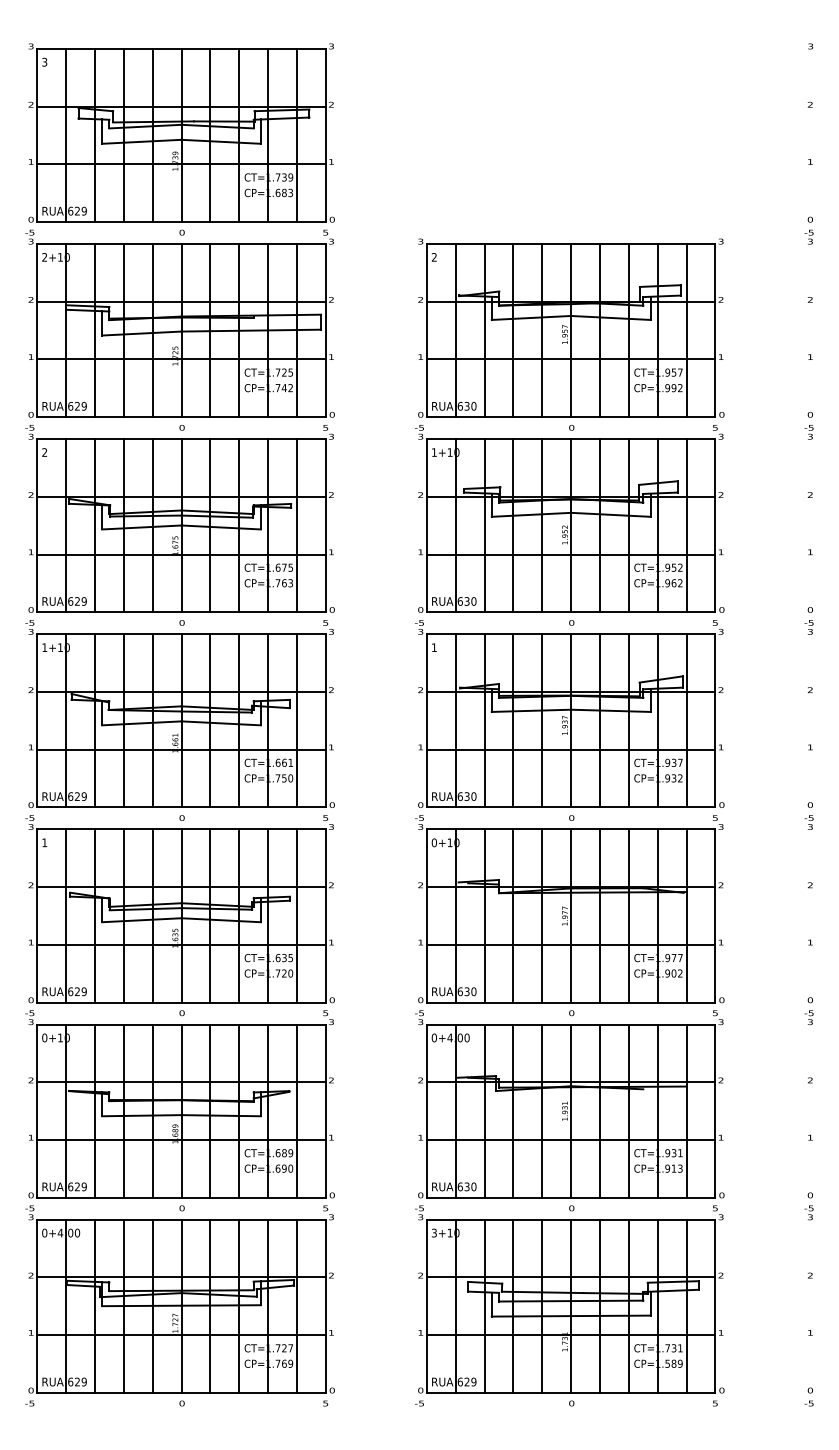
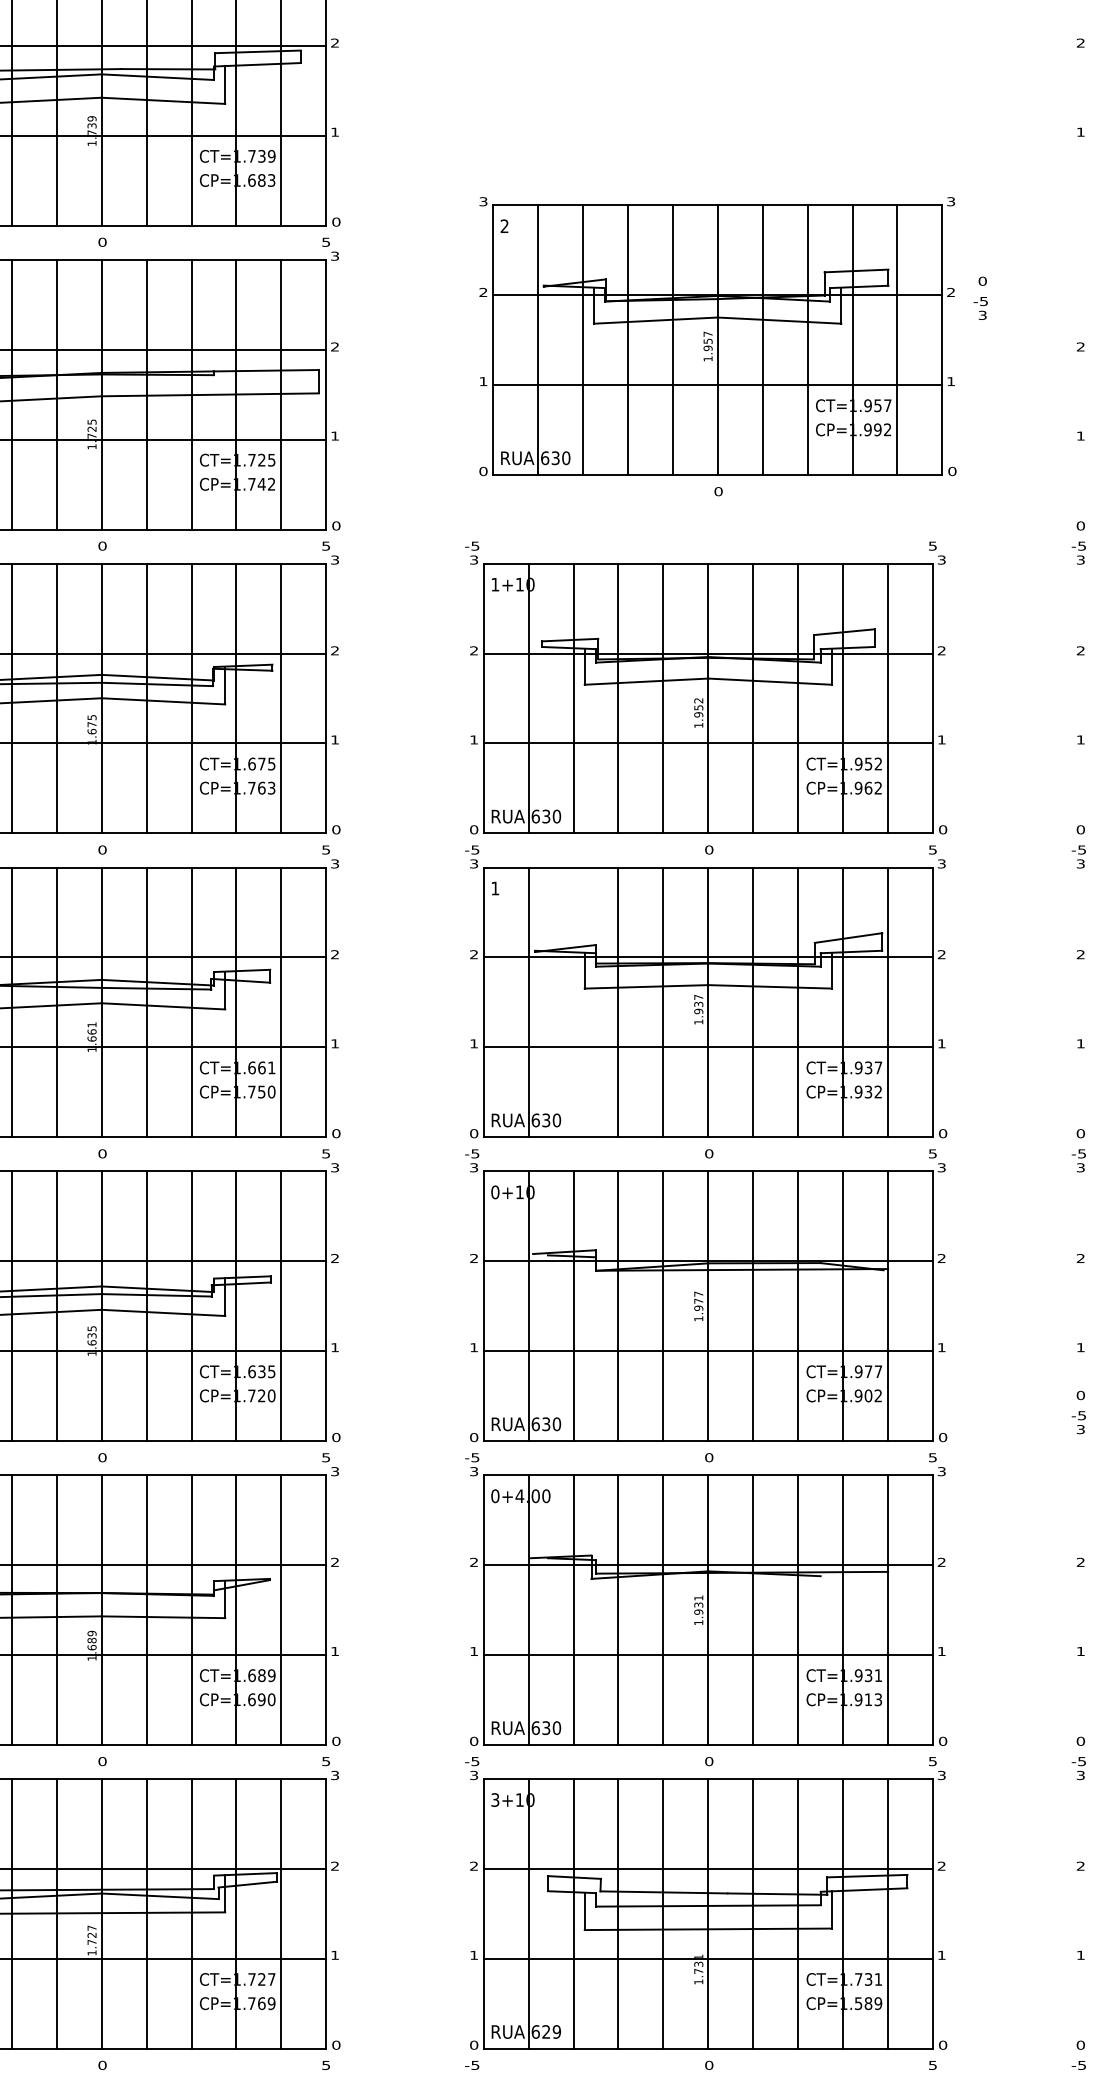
text: (808, 230) -> (979, 298), moved
part: (571, 334) -> (718, 346), moved
line: (484, 720) -> (573, 1001), removed
text: (808, 1011) -> (1077, 1412), moved

